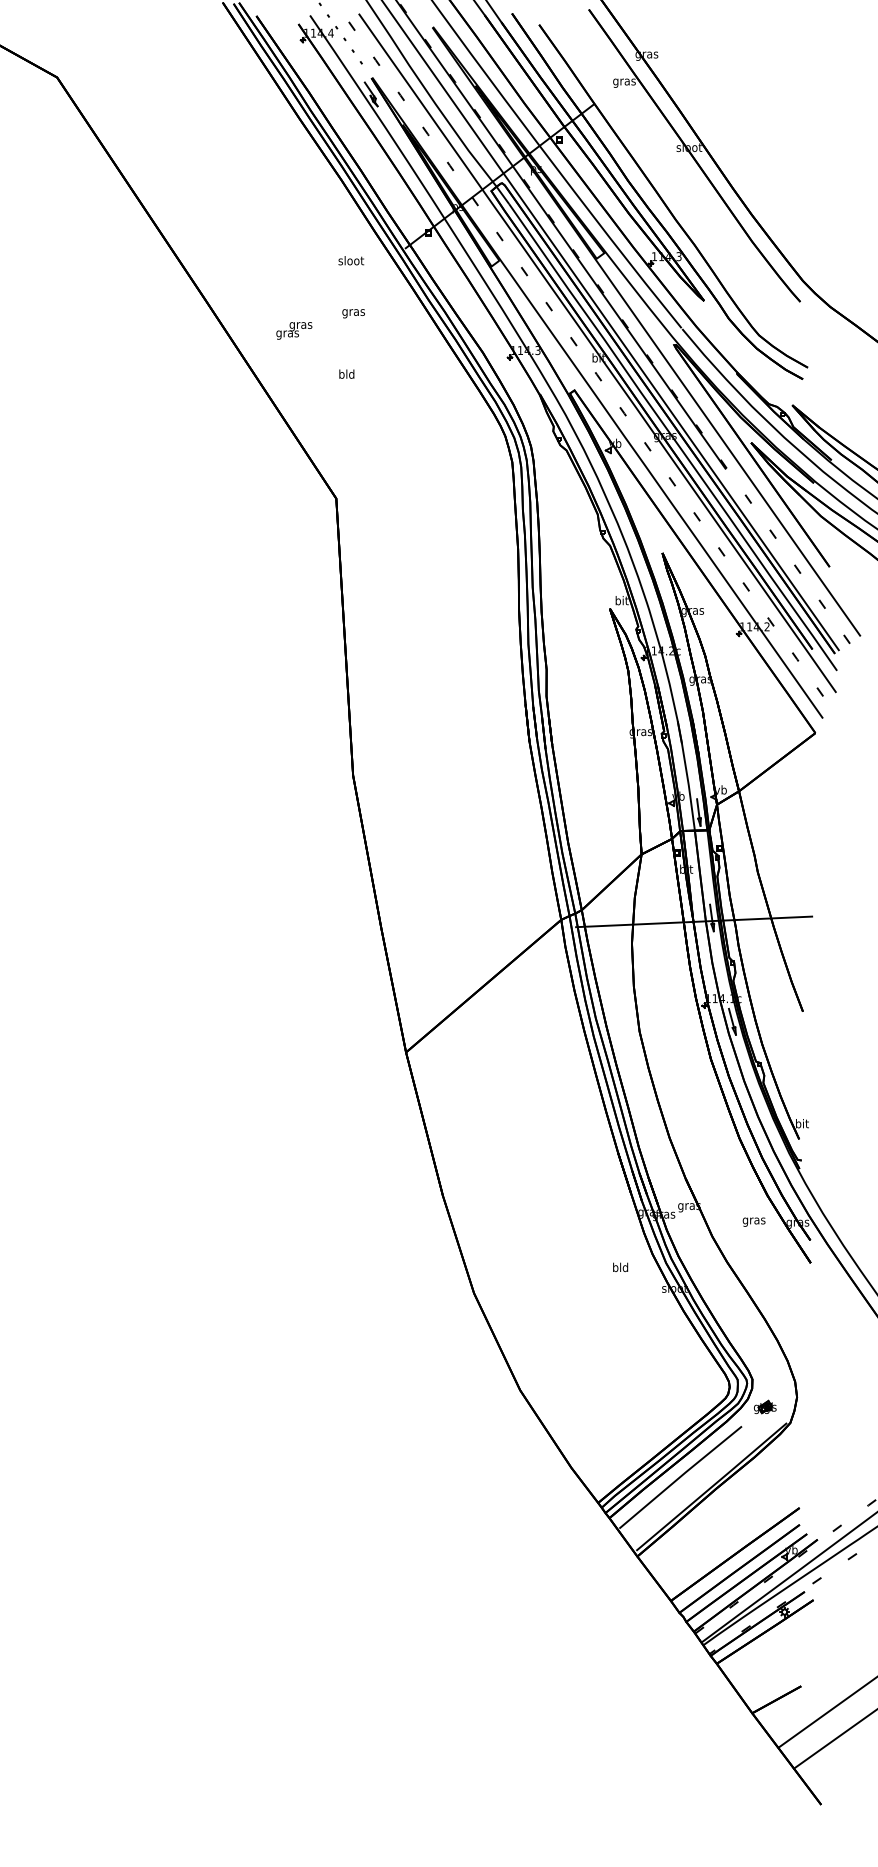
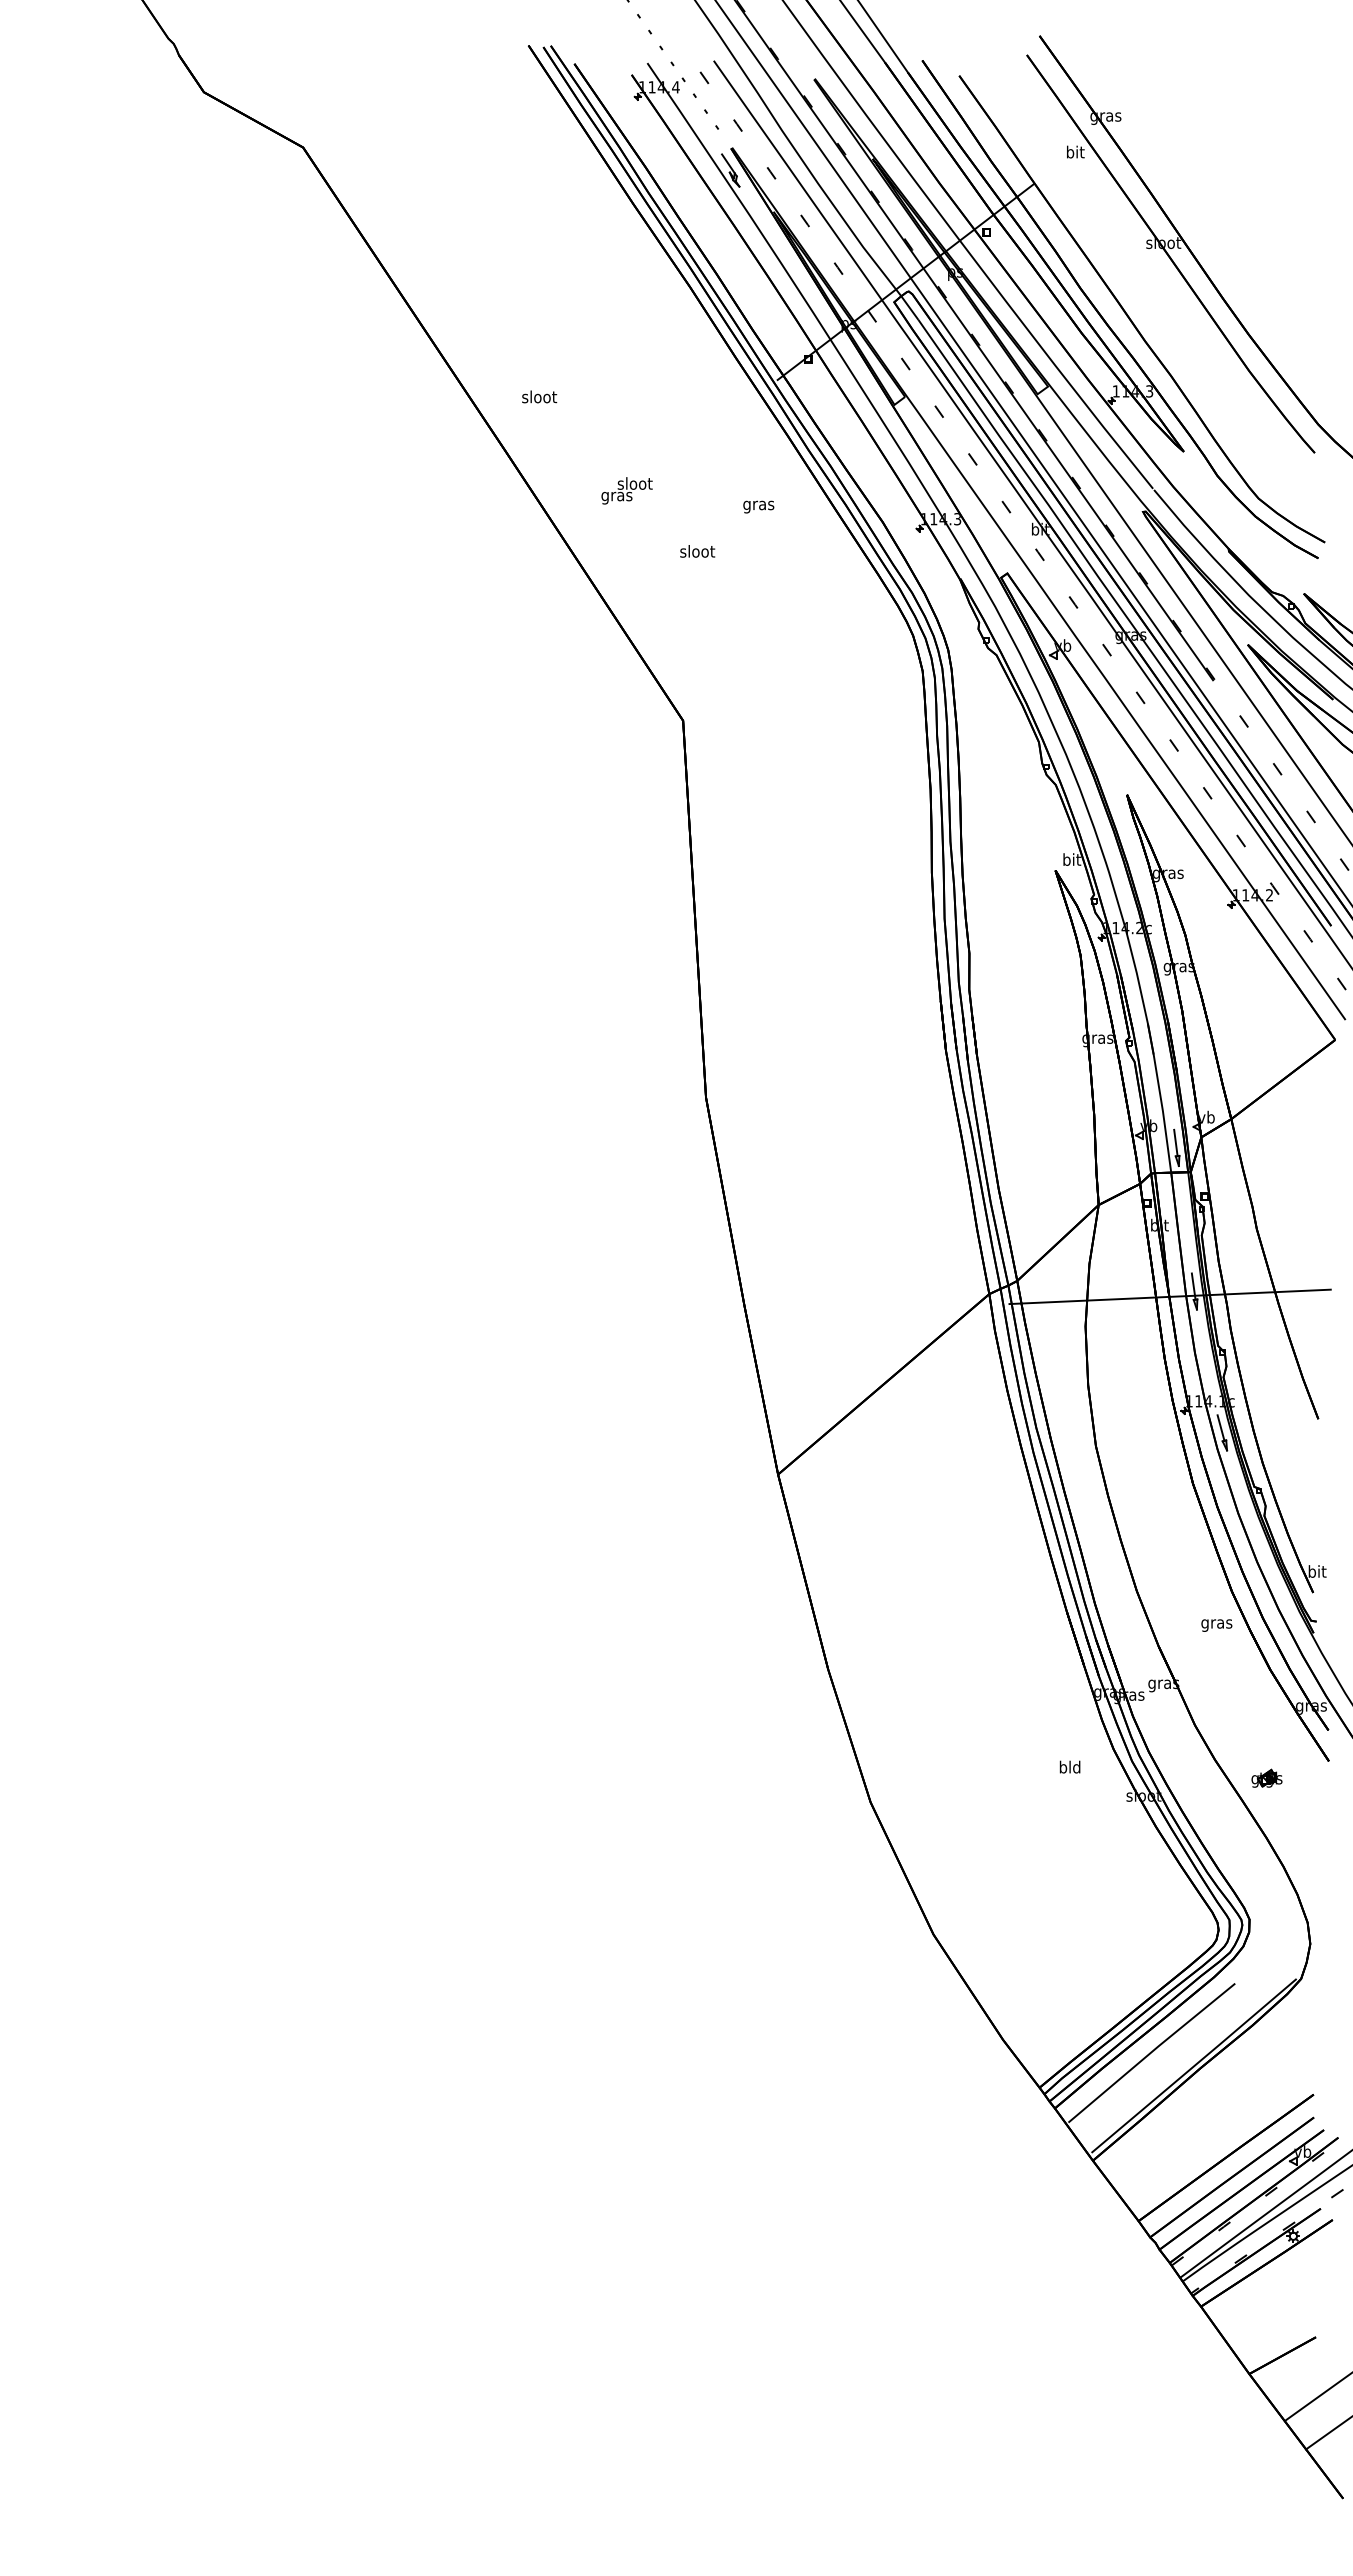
text: (623, 81) -> (1074, 153), gras -> bit
text: (351, 260) -> (539, 396), moved
text: (353, 313) -> (758, 506), moved
text: (300, 325) -> (634, 484), gras -> sloot
text: (346, 374) -> (697, 551), bld -> sloot
text: (753, 1222) -> (1216, 1625), moved
part: (764, 1406) -> (1266, 1777), moved

